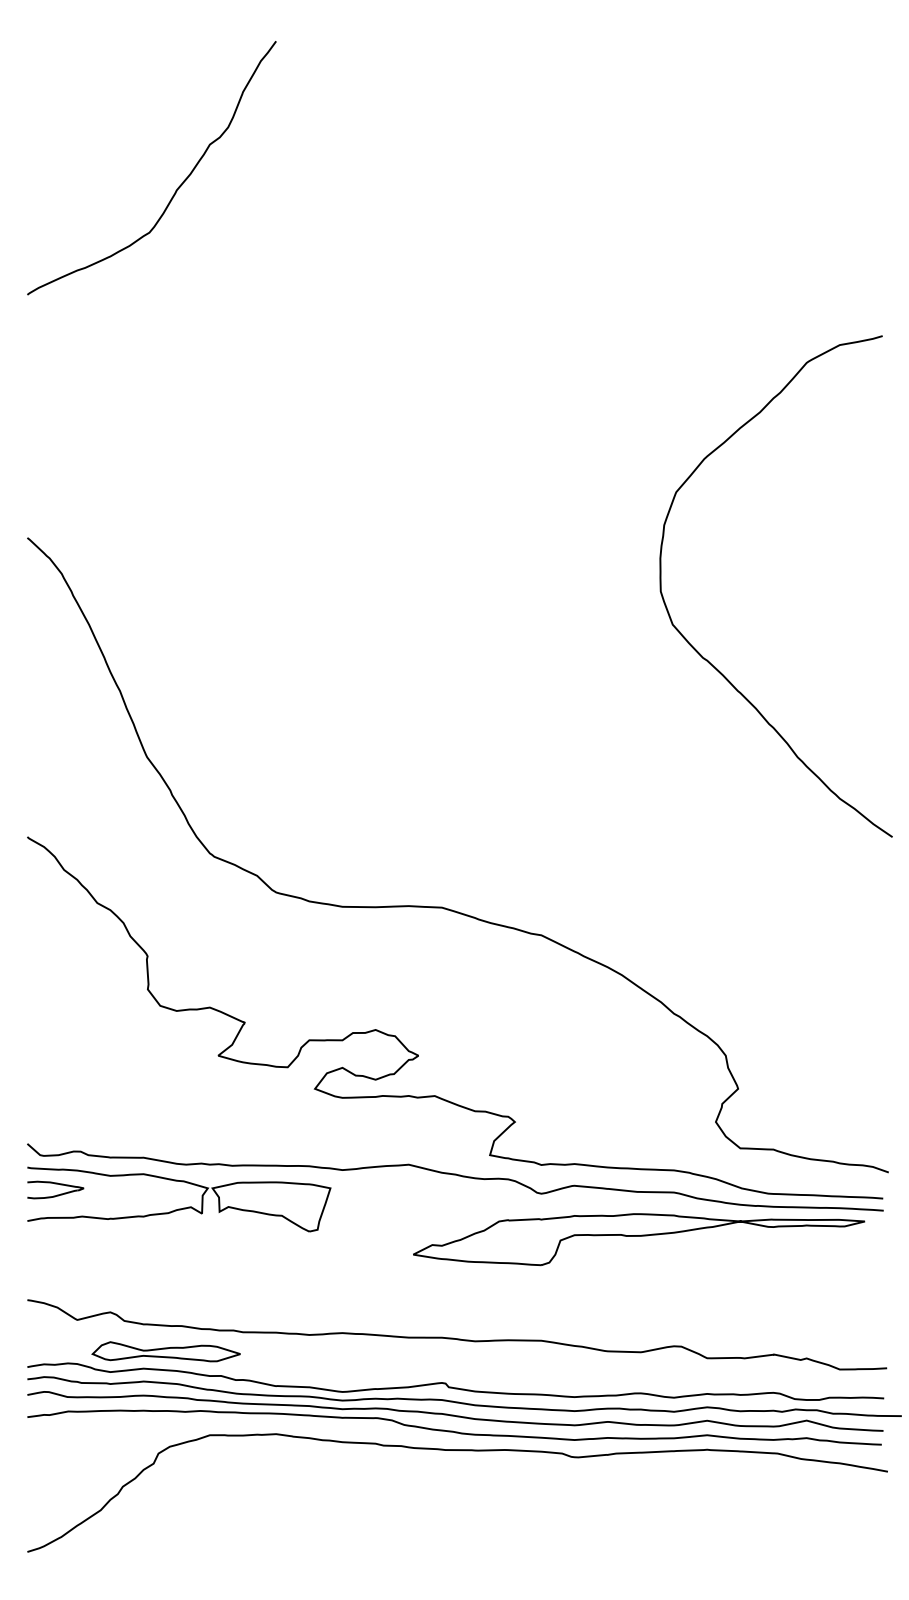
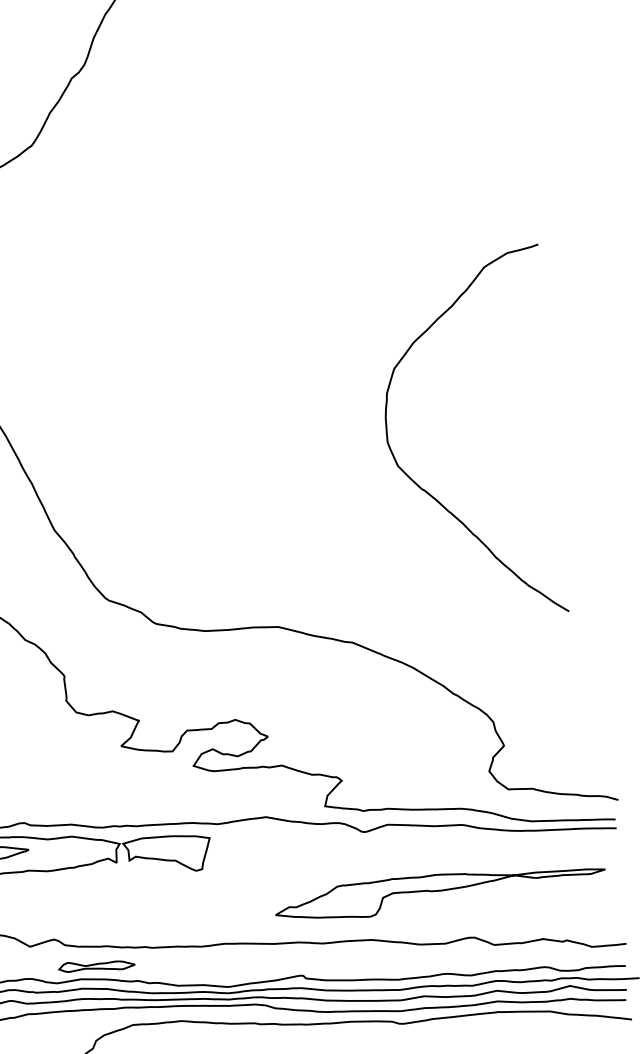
curve: (707, 659) -> (425, 489), moved
part: (639, 1239) -> (440, 893), moved
part: (165, 1351) -> (96, 965), size x0.7

